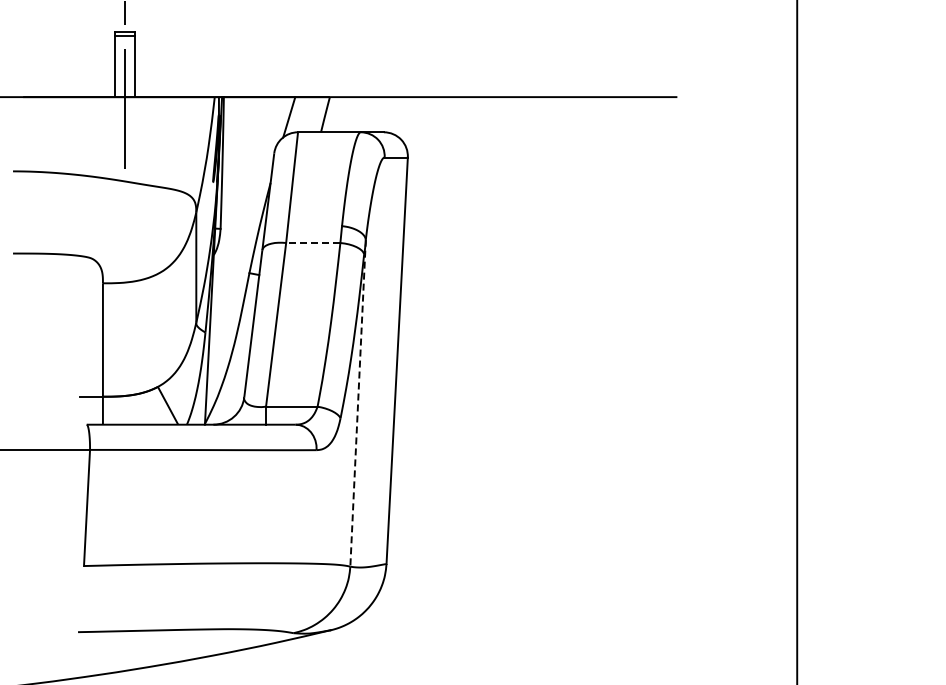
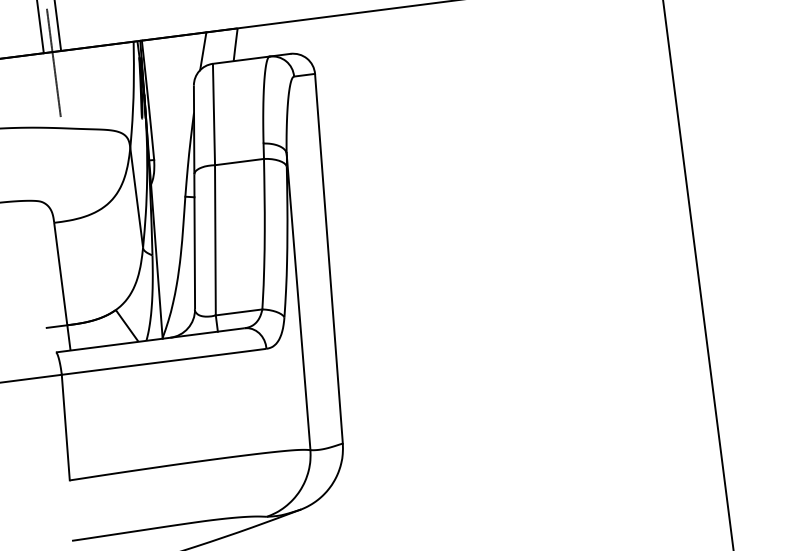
line: (312, 243) -> (238, 162), dashed -> solid
line: (358, 403) -> (298, 301), dashed -> solid

